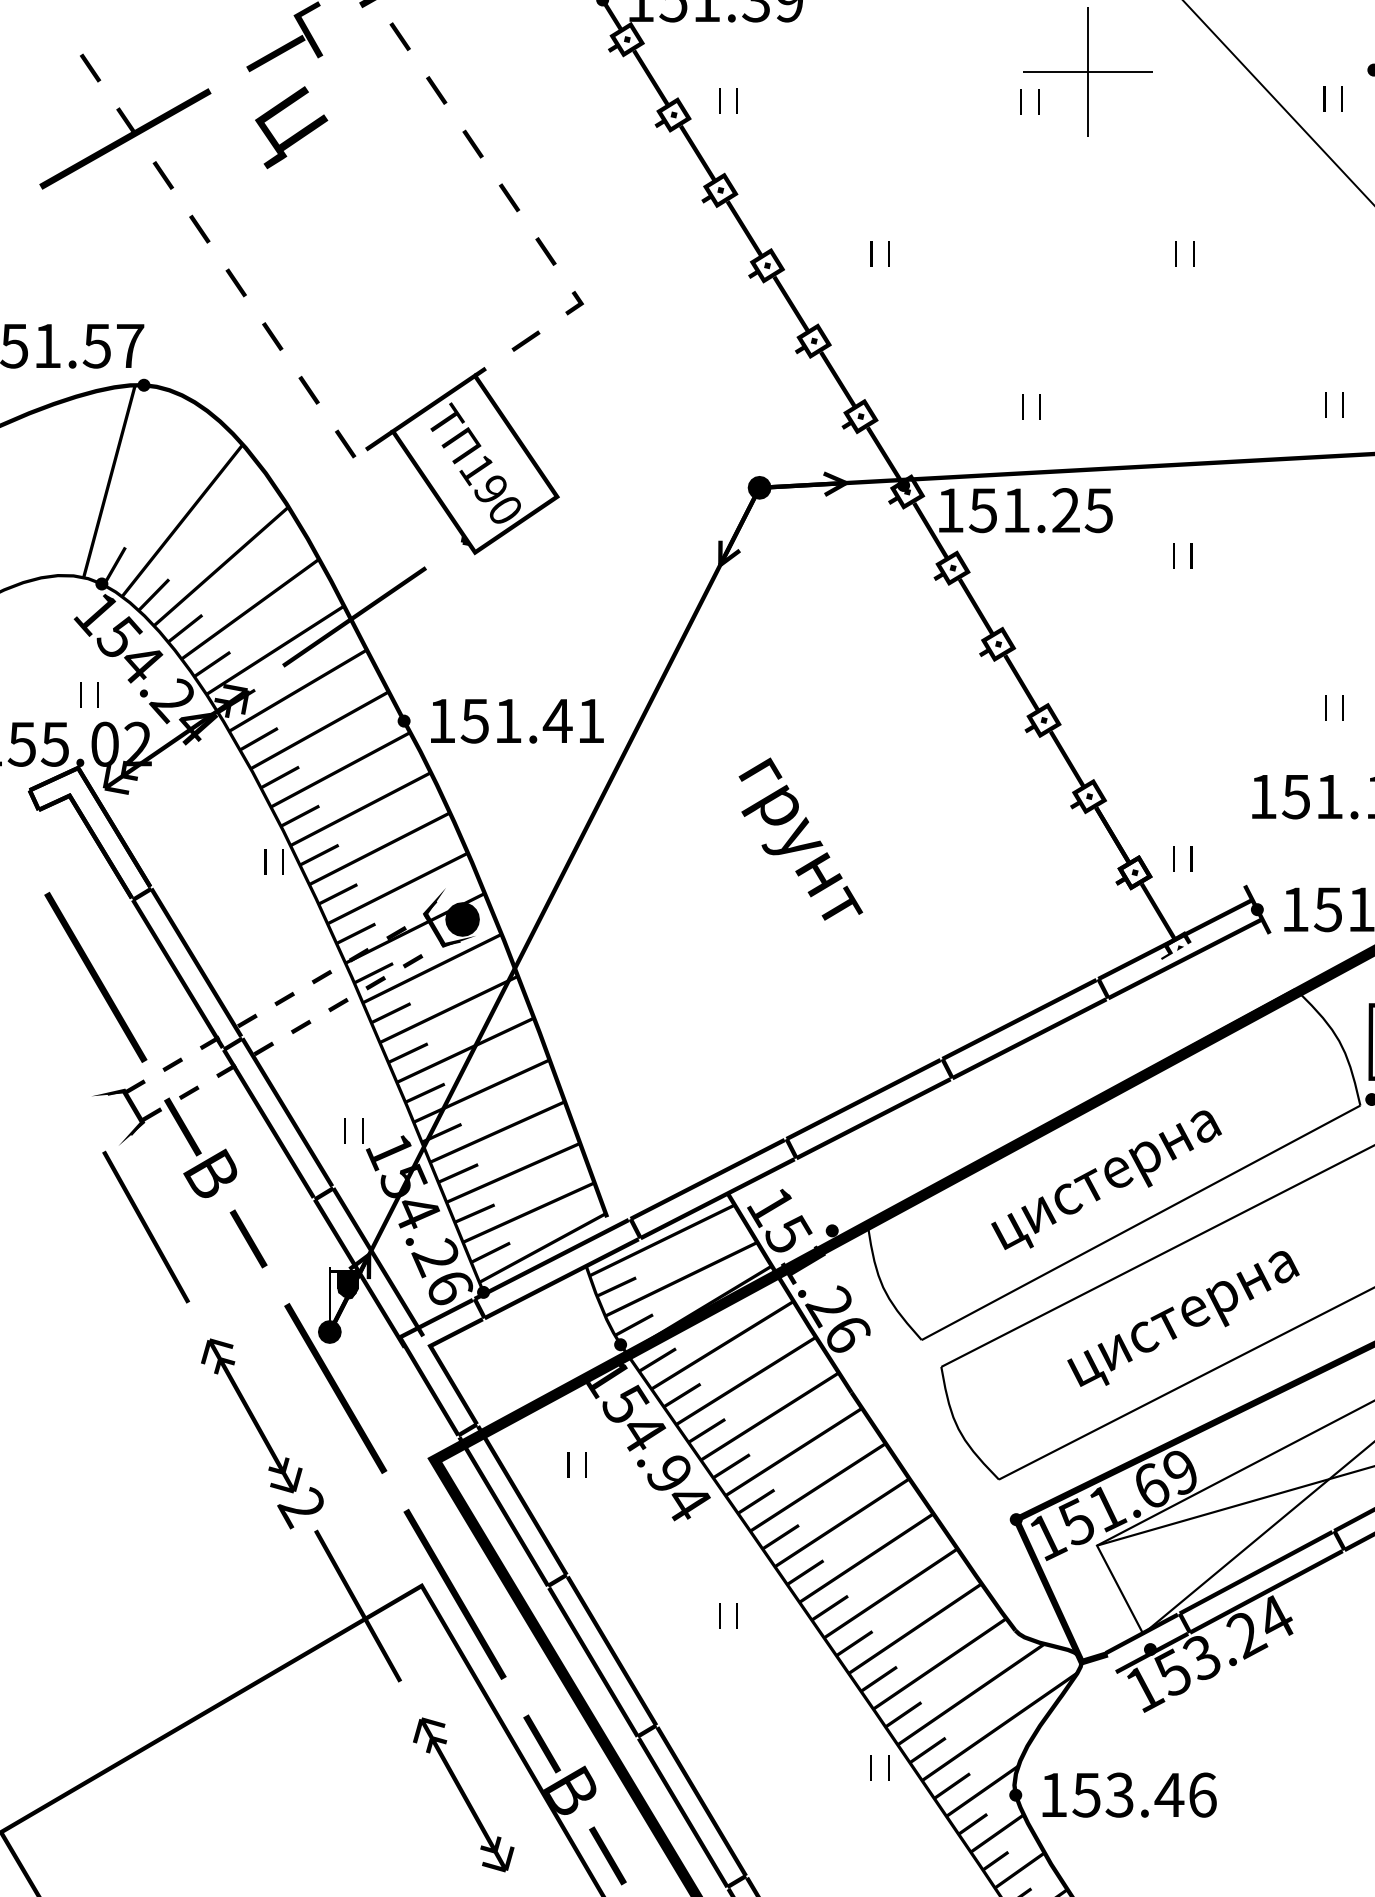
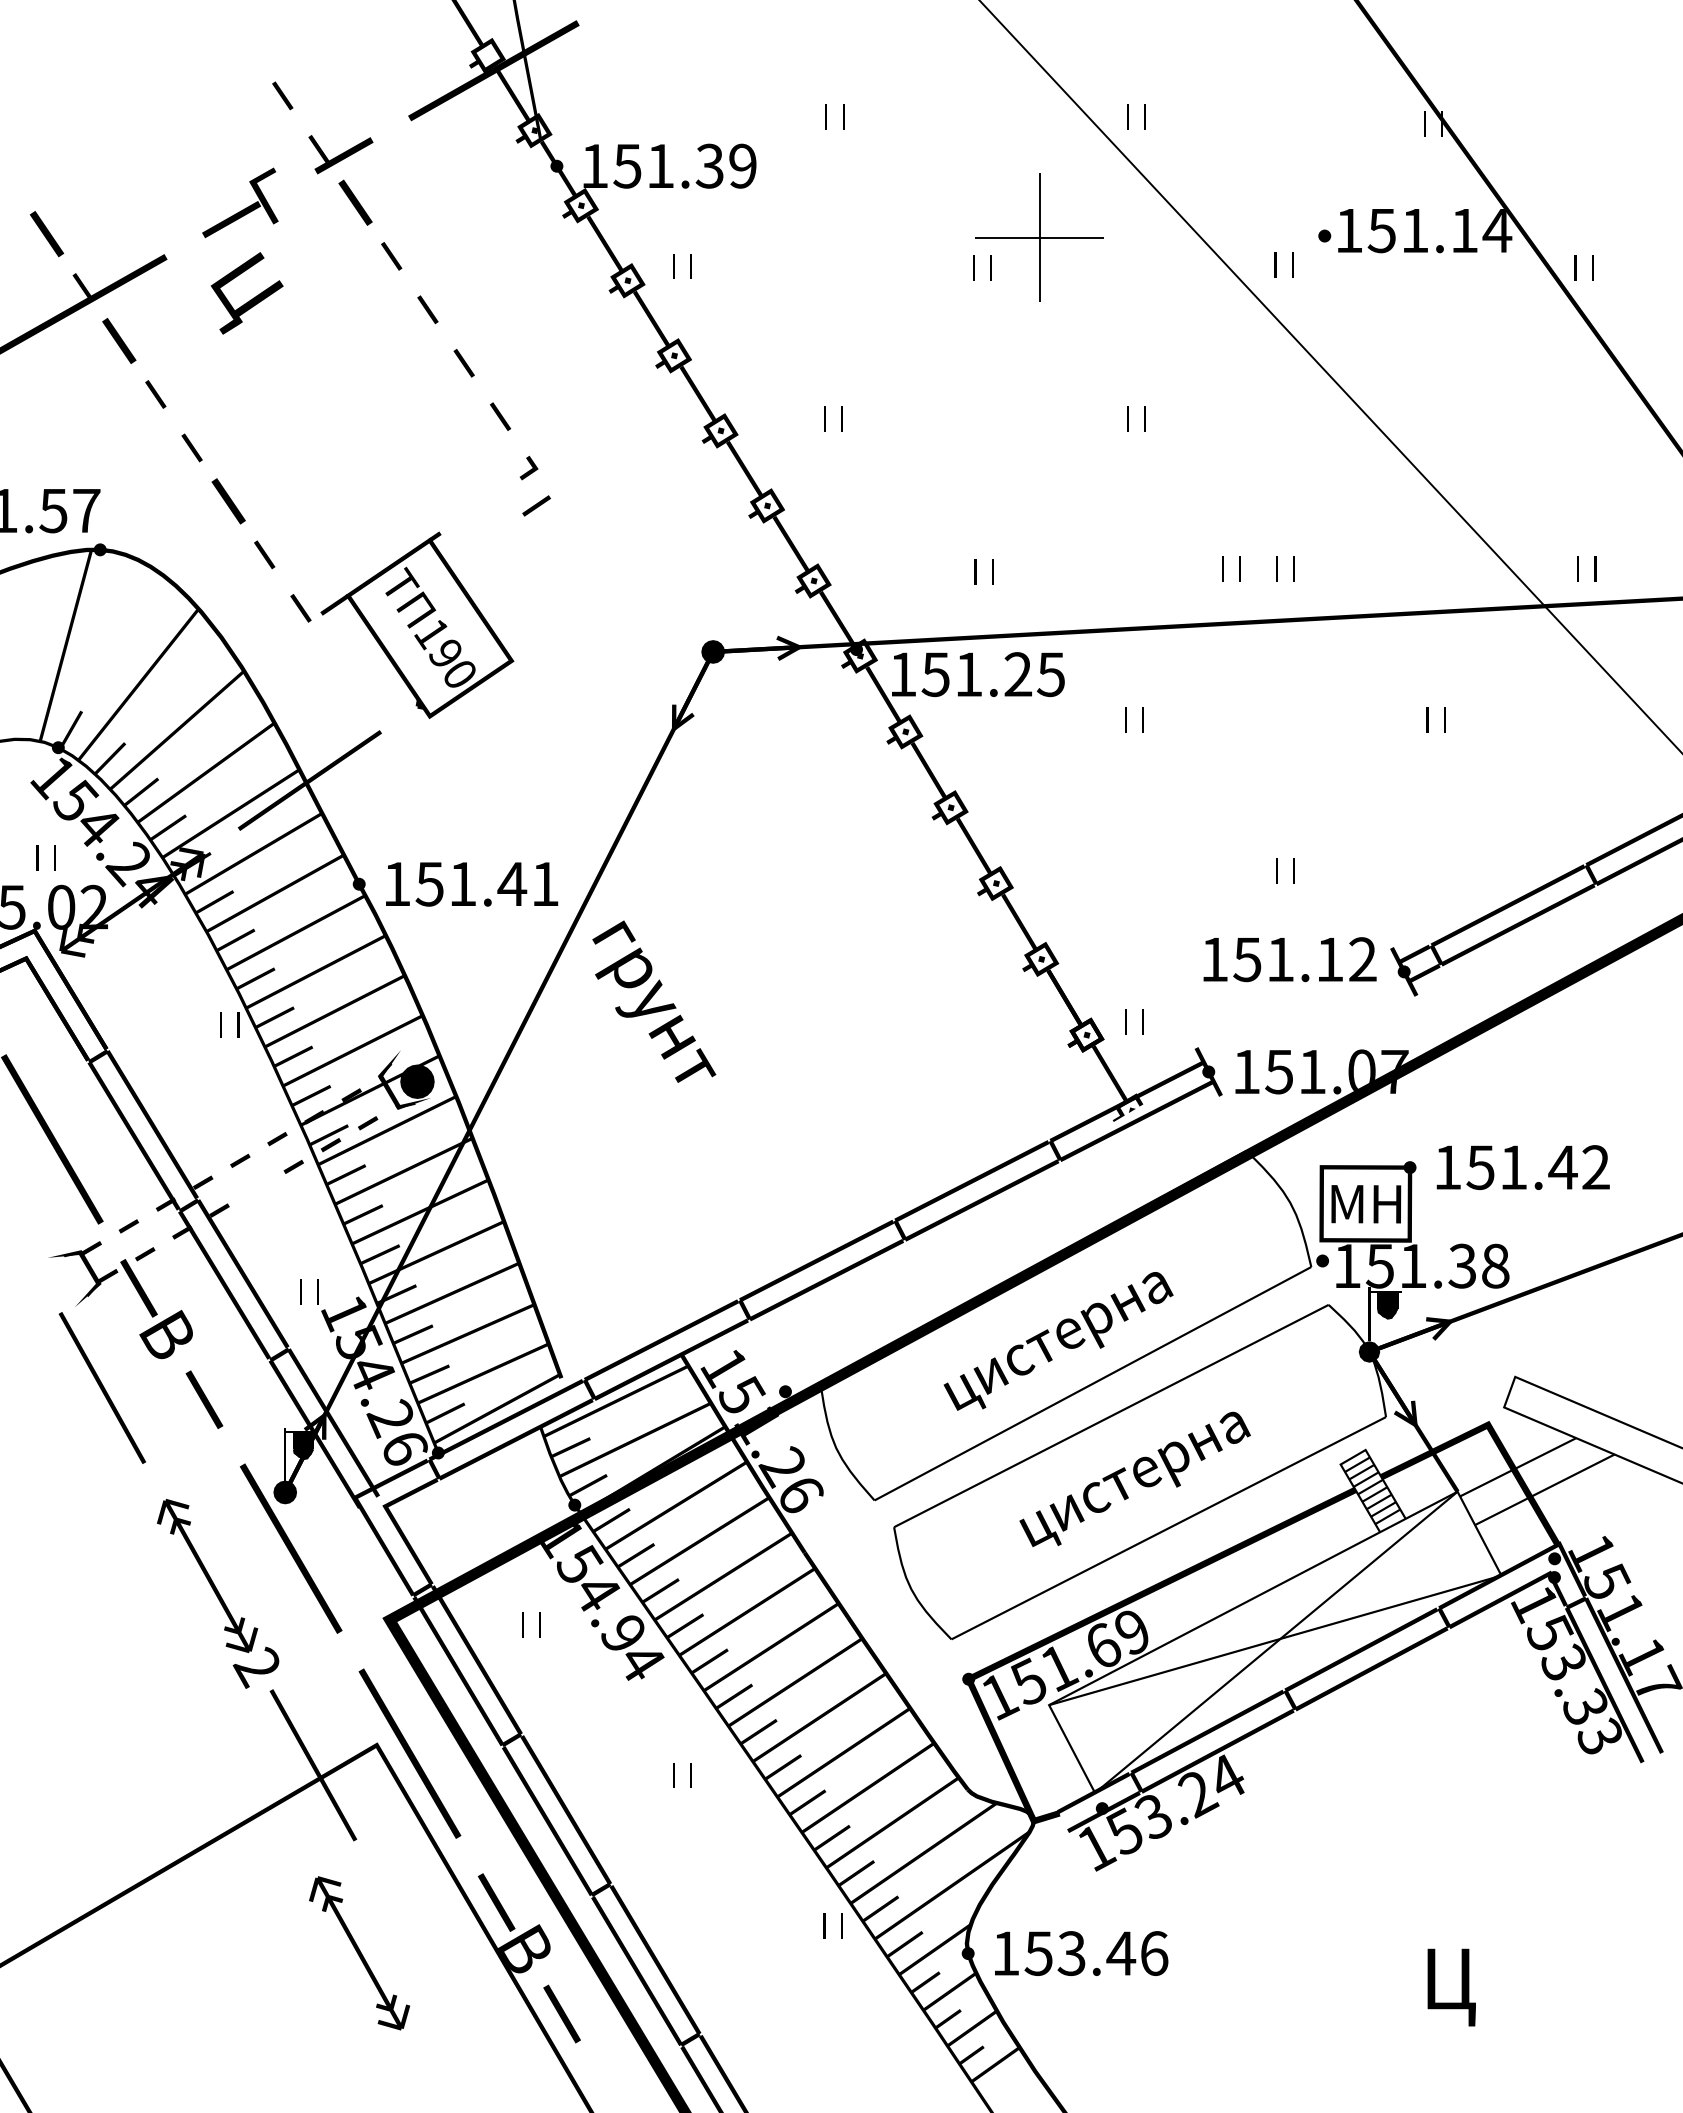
part: (399, 36) -> (354, 202), size x1.6
part: (90, 67) -> (46, 233), size x1.6
part: (163, 174) -> (119, 340), size x1.6
part: (271, 336) -> (227, 501), size x1.6
part: (525, 340) -> (536, 505), moved
part: (1272, 403) -> (1223, 568), added
text: (801, 838) -> (654, 1001), moved
fill: (300, 1026) -> (256, 1188), removed
part: (463, 1795) -> (359, 1953), moved

